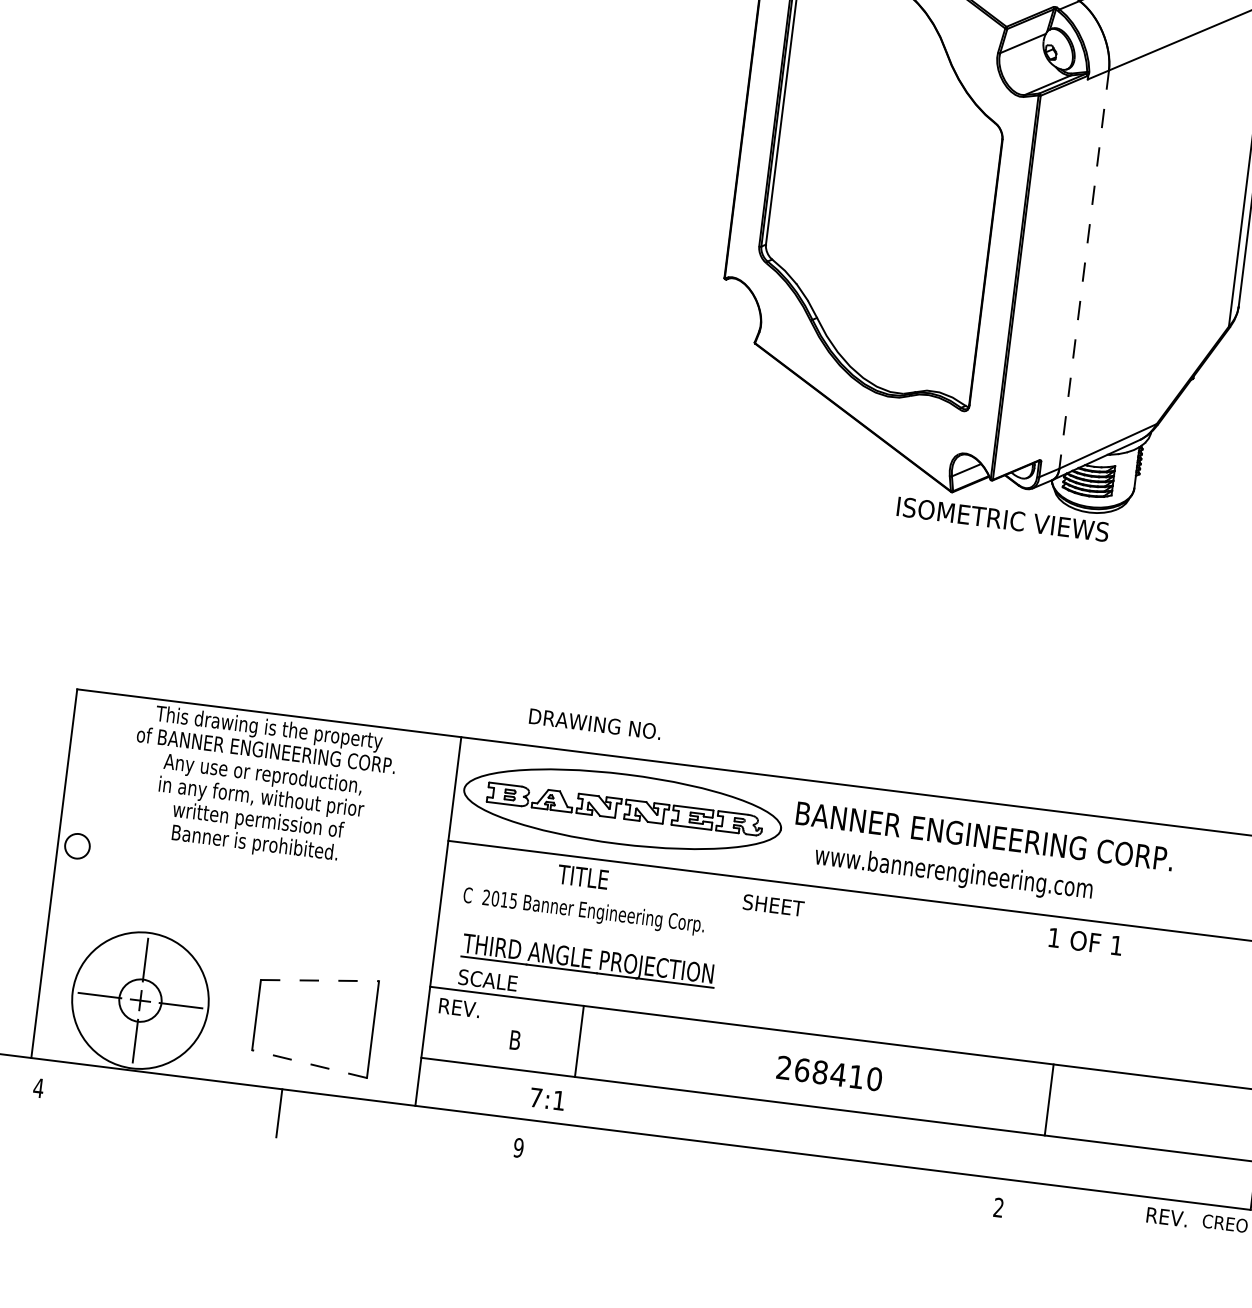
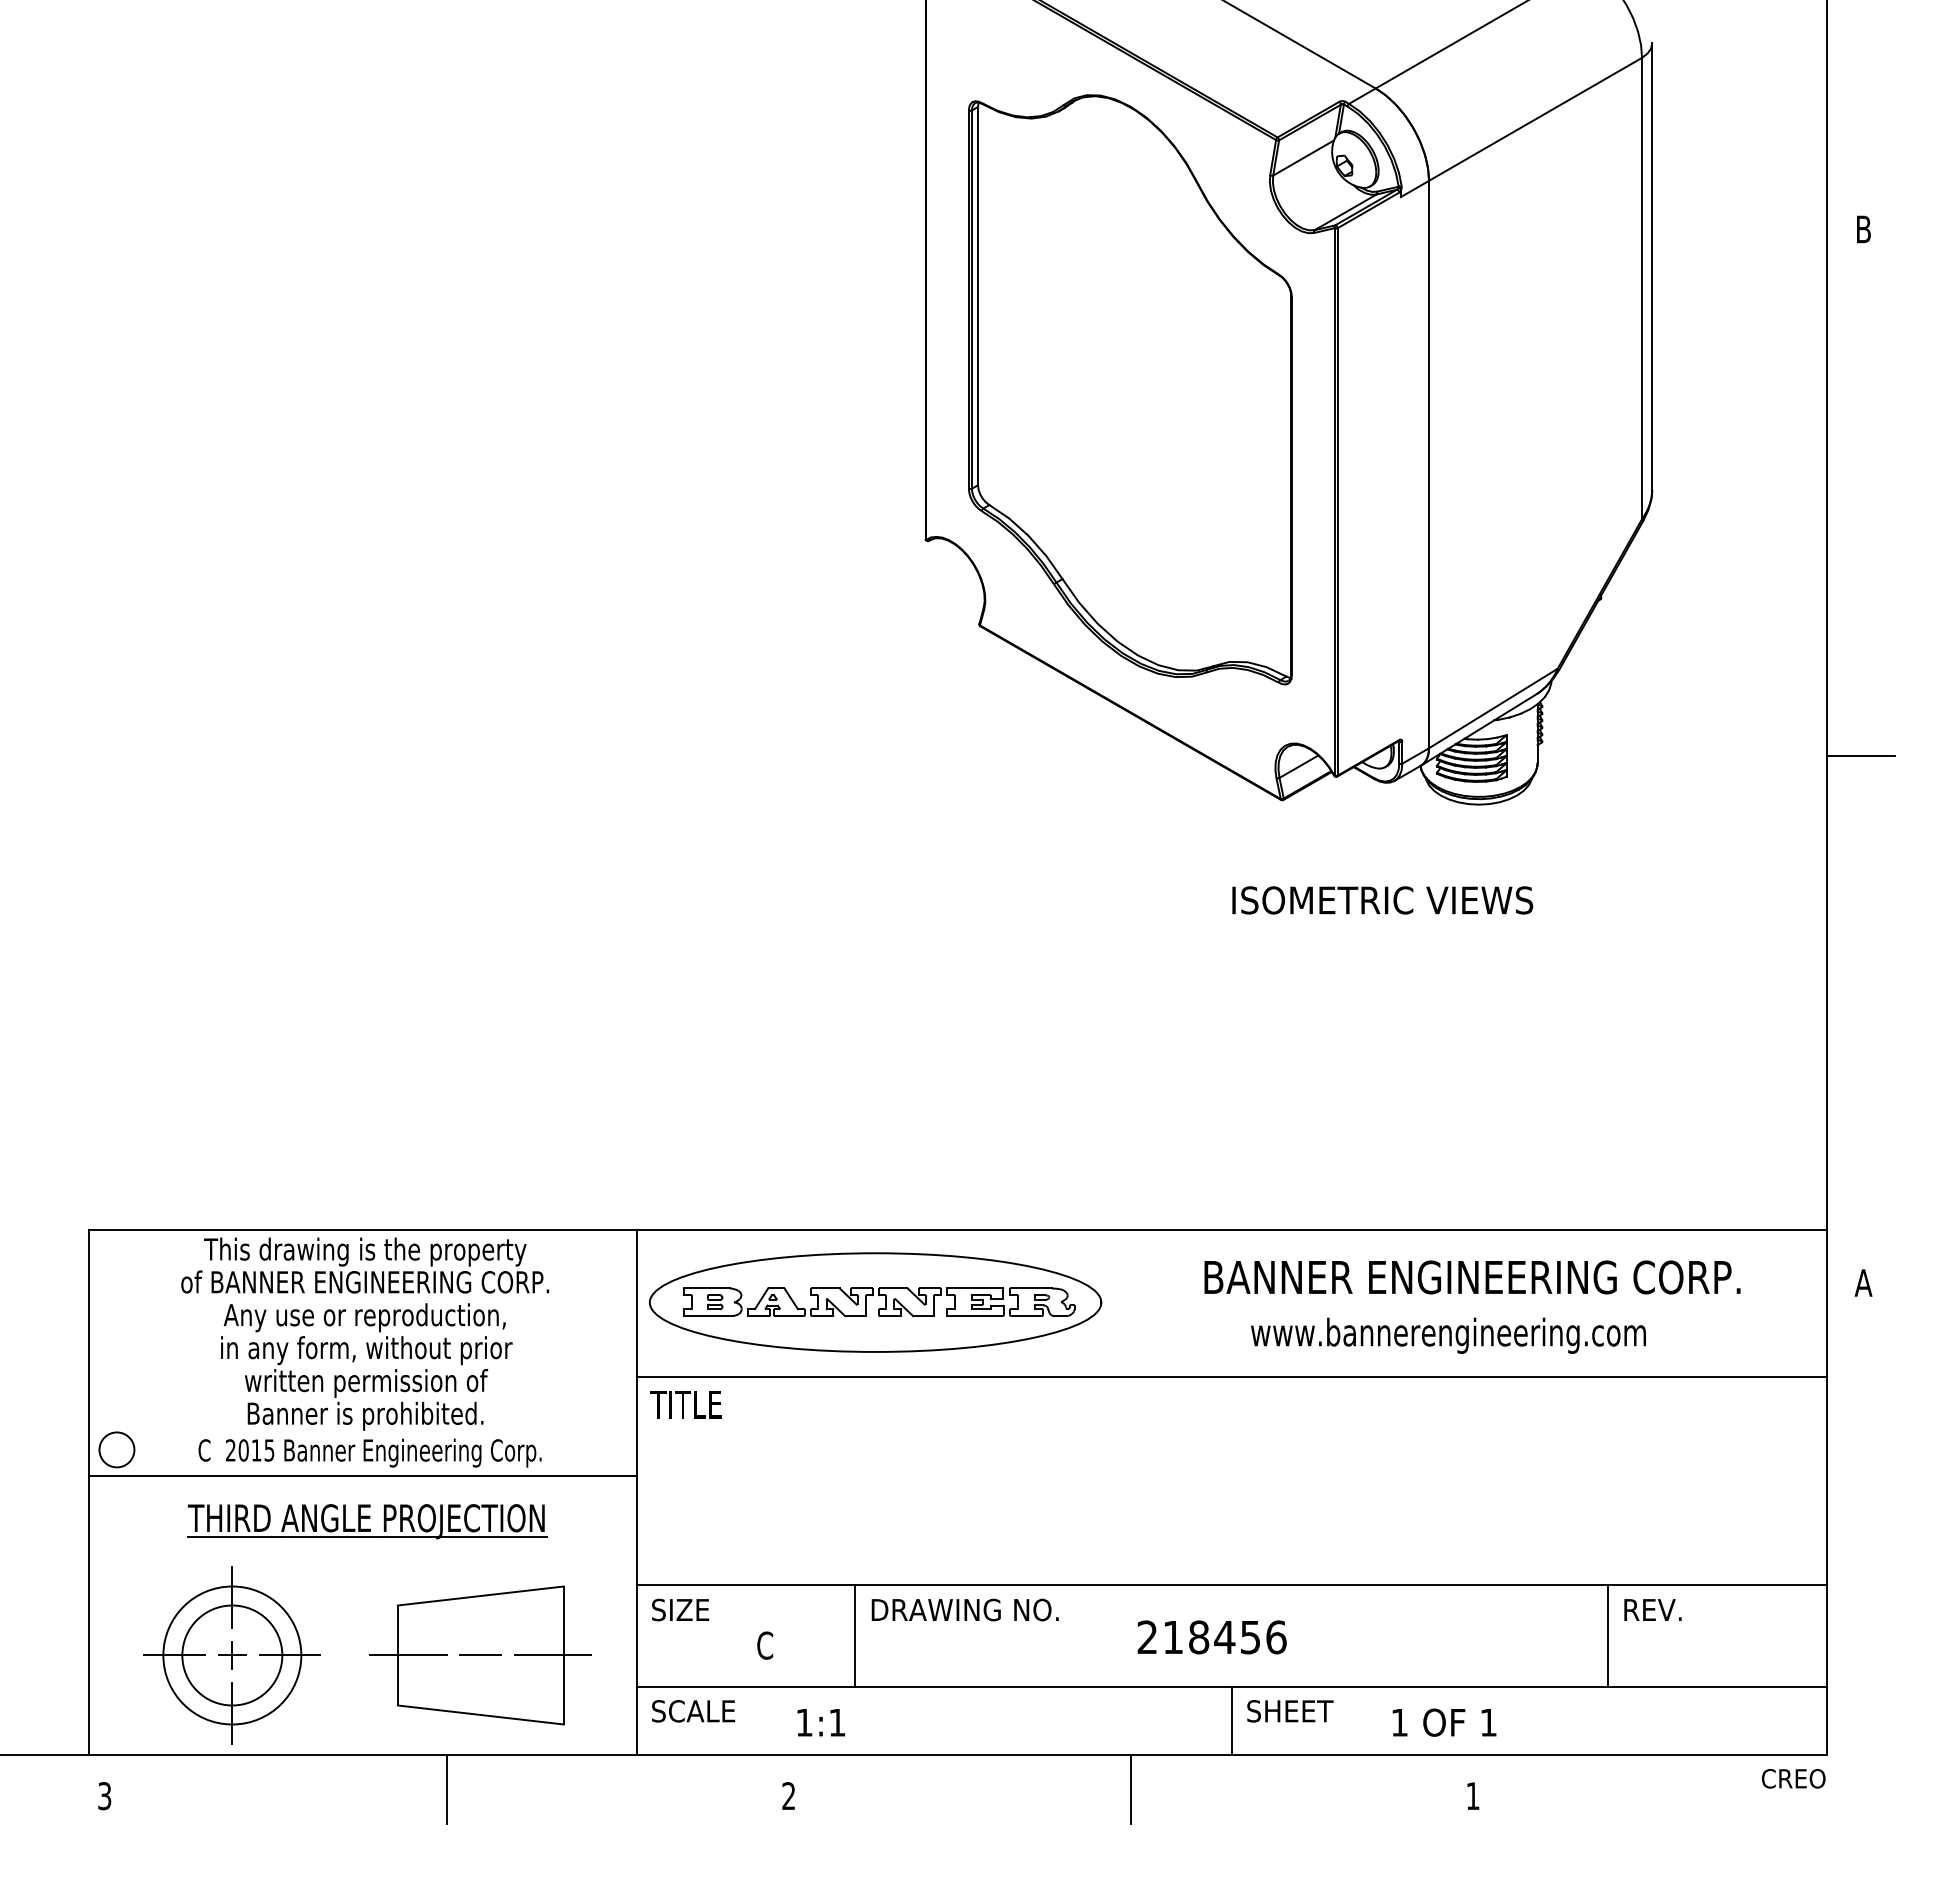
line: (1084, 269) -> (1429, 464), dashed -> solid
text: (1002, 519) -> (1382, 900), moved
text: (594, 723) -> (964, 1609), moved
text: (984, 836) -> (1472, 1277), moved
text: (953, 873) -> (1448, 1335), moved
text: (582, 876) -> (685, 1404), moved
line: (247, 885) -> (362, 1475), added
text: (773, 905) -> (1290, 1711), moved
text: (583, 911) -> (369, 1452), moved
text: (1085, 941) -> (1444, 1722), moved
part: (588, 960) -> (367, 1521), moved
line: (319, 980) -> (480, 1596), dashed -> solid
text: (487, 980) -> (693, 1711), moved
circle: (140, 1000) -> (232, 1655), size x0.71
circle: (140, 1000) -> (232, 1655), size x1.67
text: (459, 1007) -> (681, 1609), REV. -> SIZE
line: (264, 1016) -> (408, 1655), added
line: (314, 1022) -> (480, 1655), added
line: (365, 1028) -> (553, 1655), added
text: (515, 1040) -> (765, 1645), B -> C
line: (309, 1063) -> (480, 1714), dashed -> solid
text: (838, 1074) -> (1224, 1637), 268410 -> 218456
text: (38, 1088) -> (104, 1796), 4 -> 3
text: (536, 1097) -> (804, 1722), 7:1 -> 1:1
line: (1049, 1099) -> (1608, 1635), moved
line: (835, 1133) -> (1231, 1720), added
text: (518, 1148) -> (788, 1796), 9 -> 2
line: (759, 1173) -> (1131, 1789), added
text: (998, 1207) -> (1472, 1795), 2 -> 1
text: (1166, 1216) -> (1652, 1609), moved

